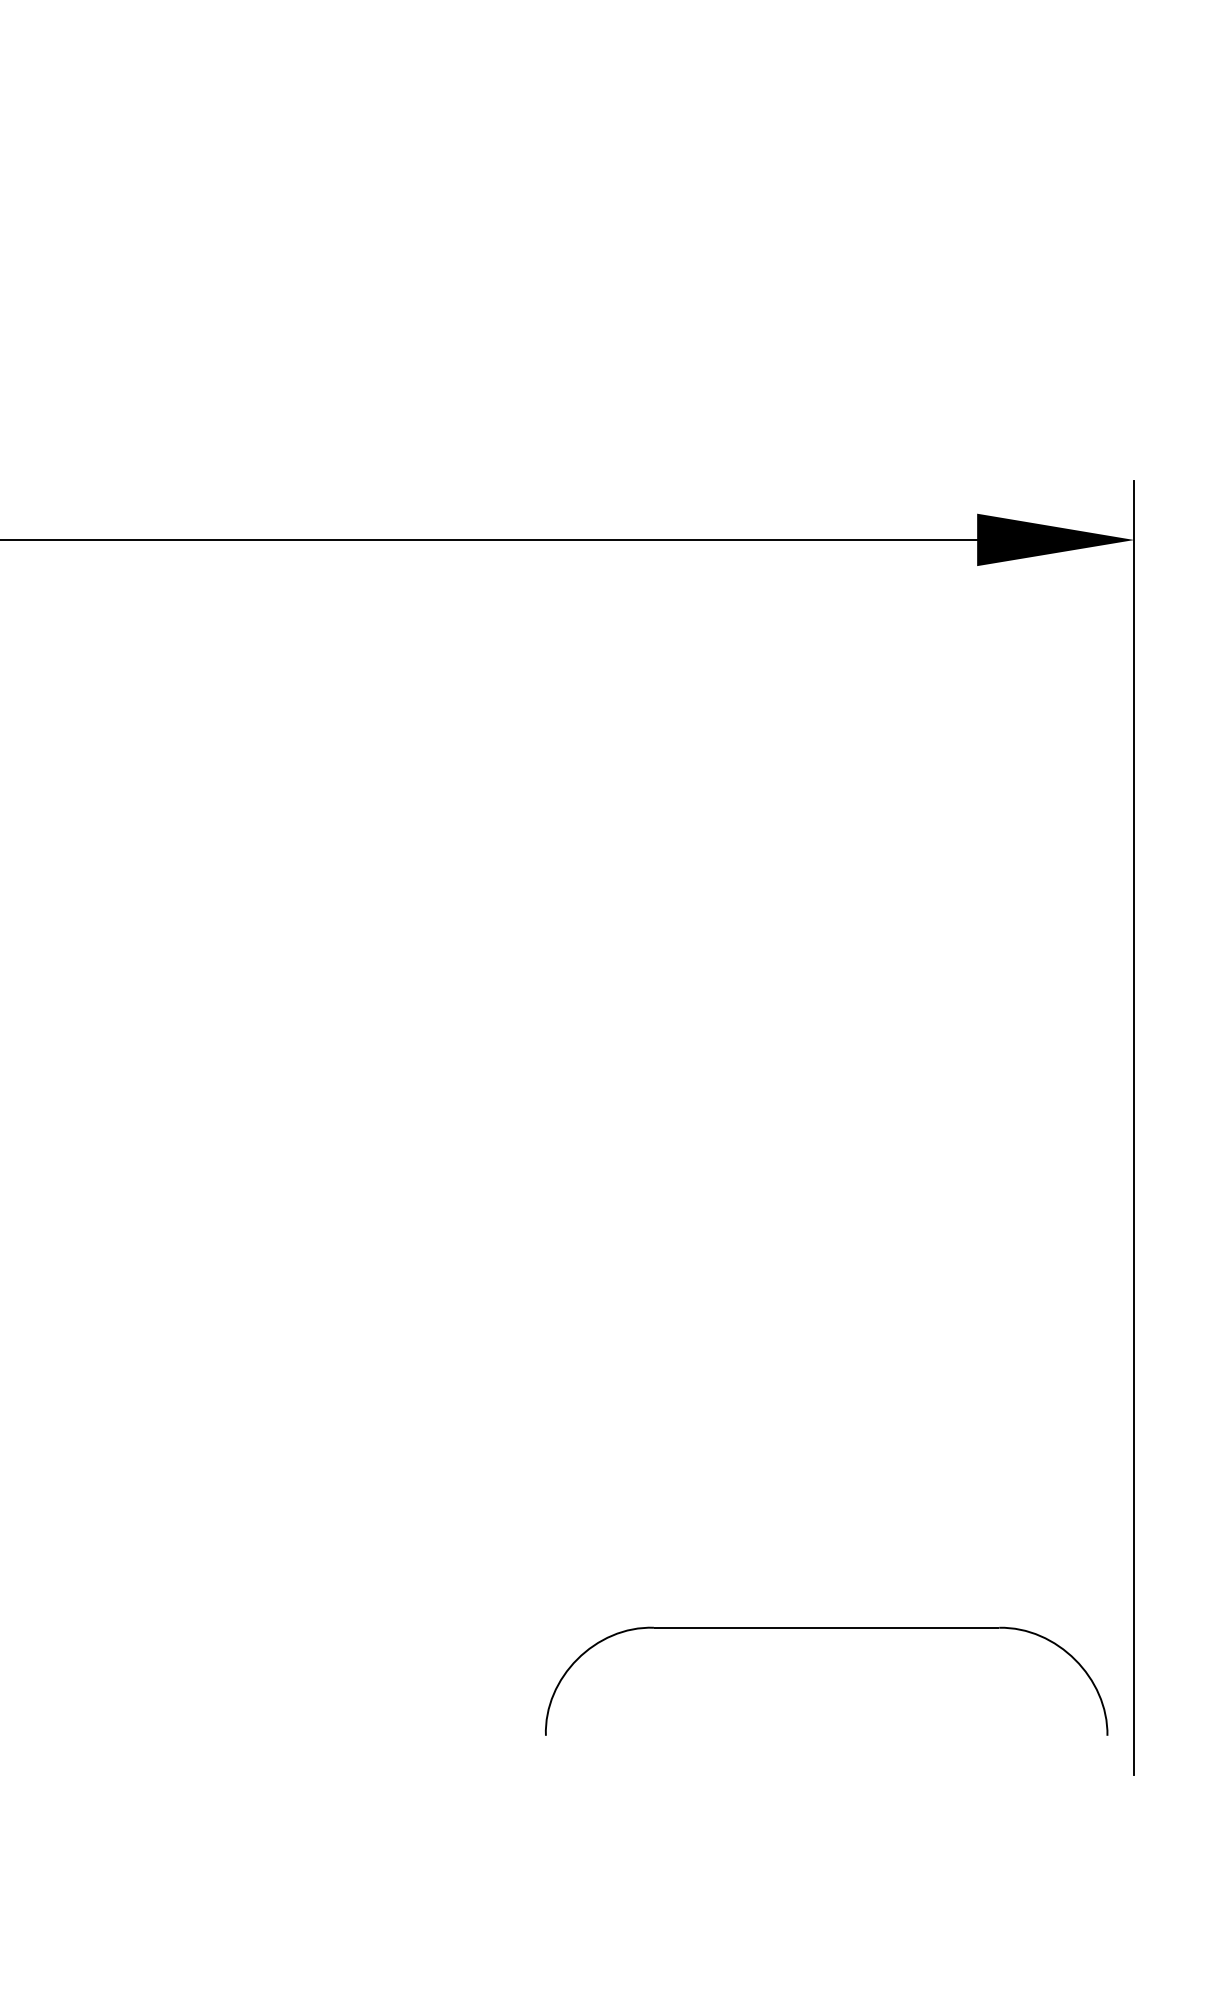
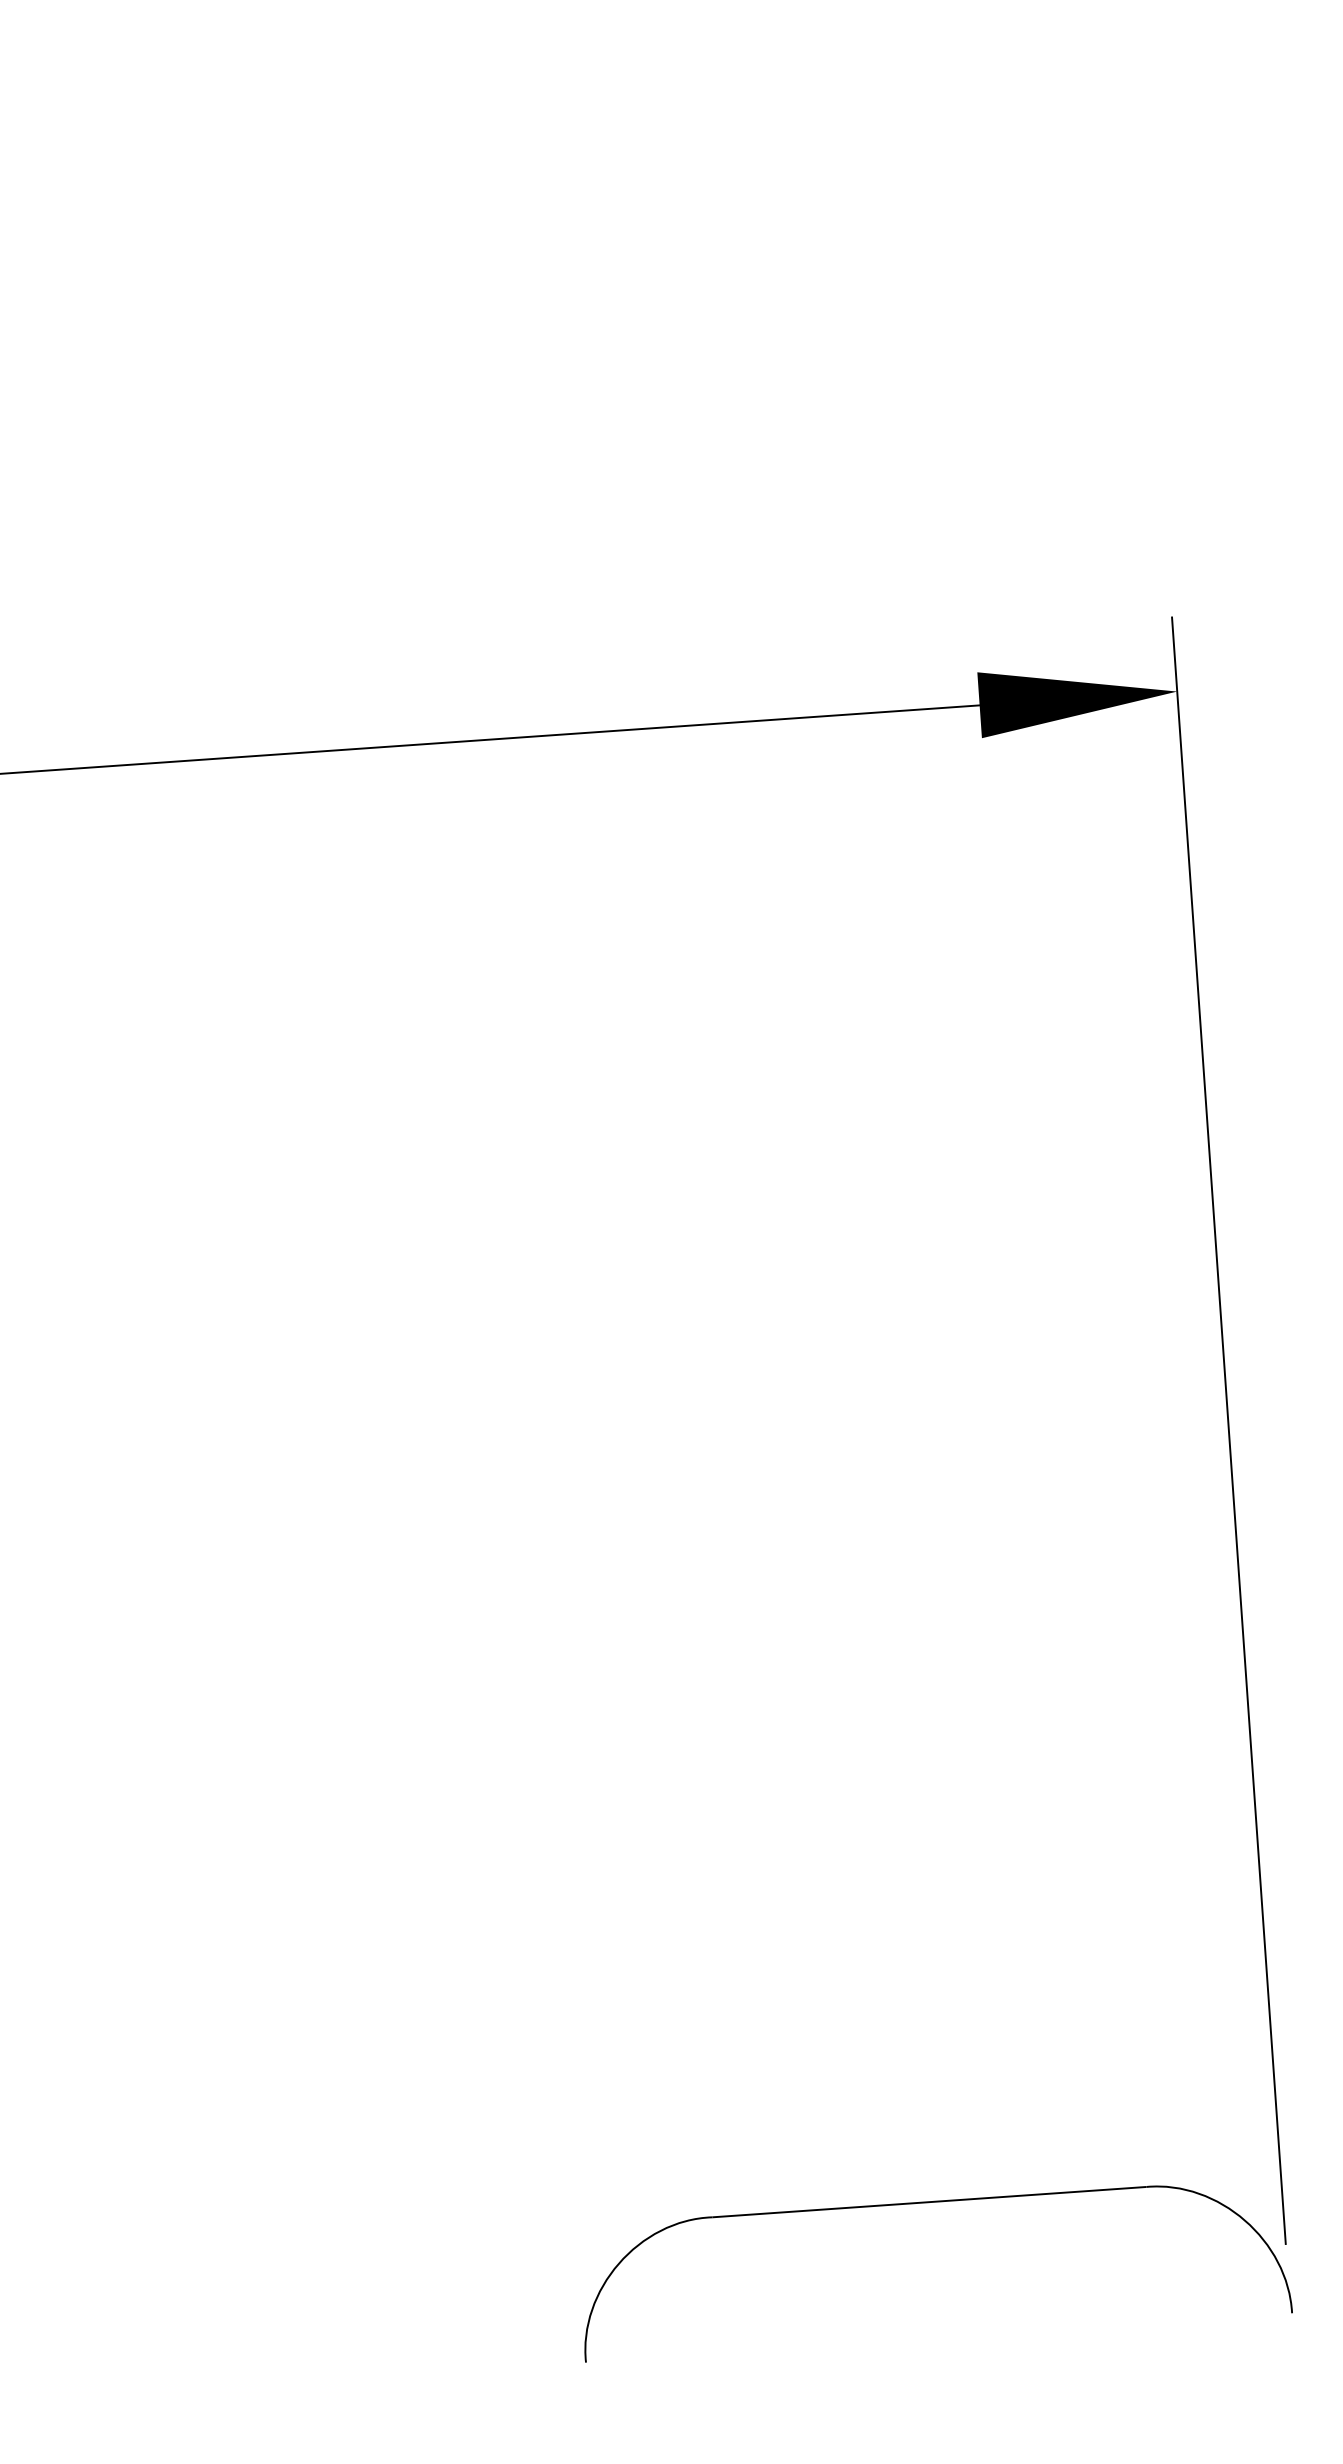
part: (826, 1628) -> (929, 2203), moved

